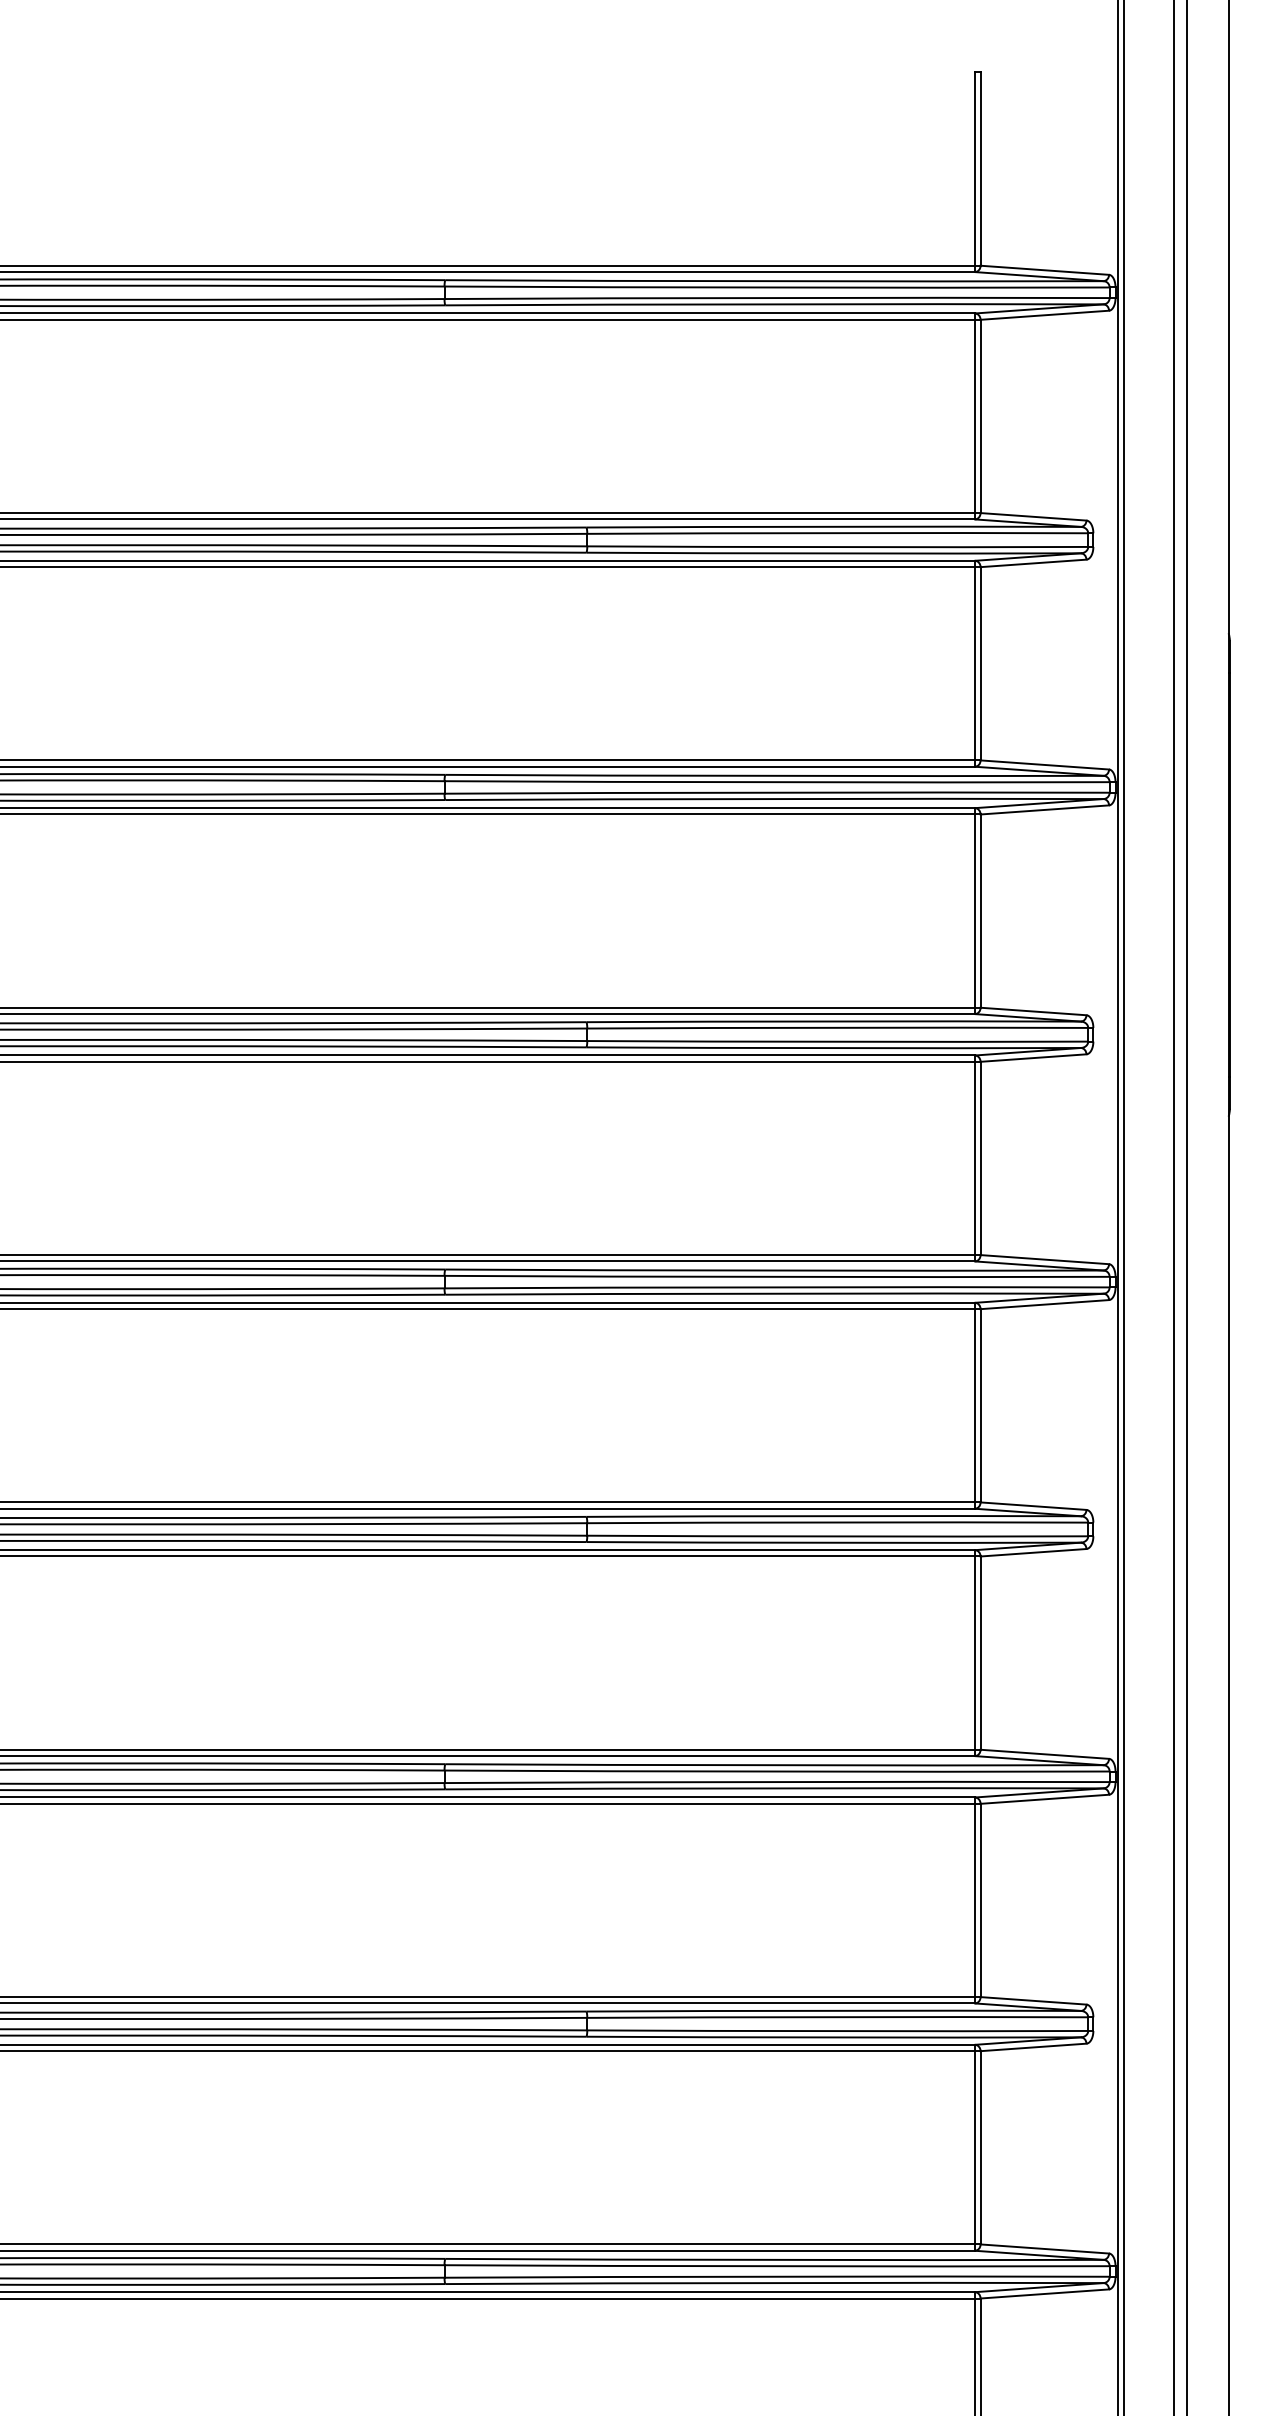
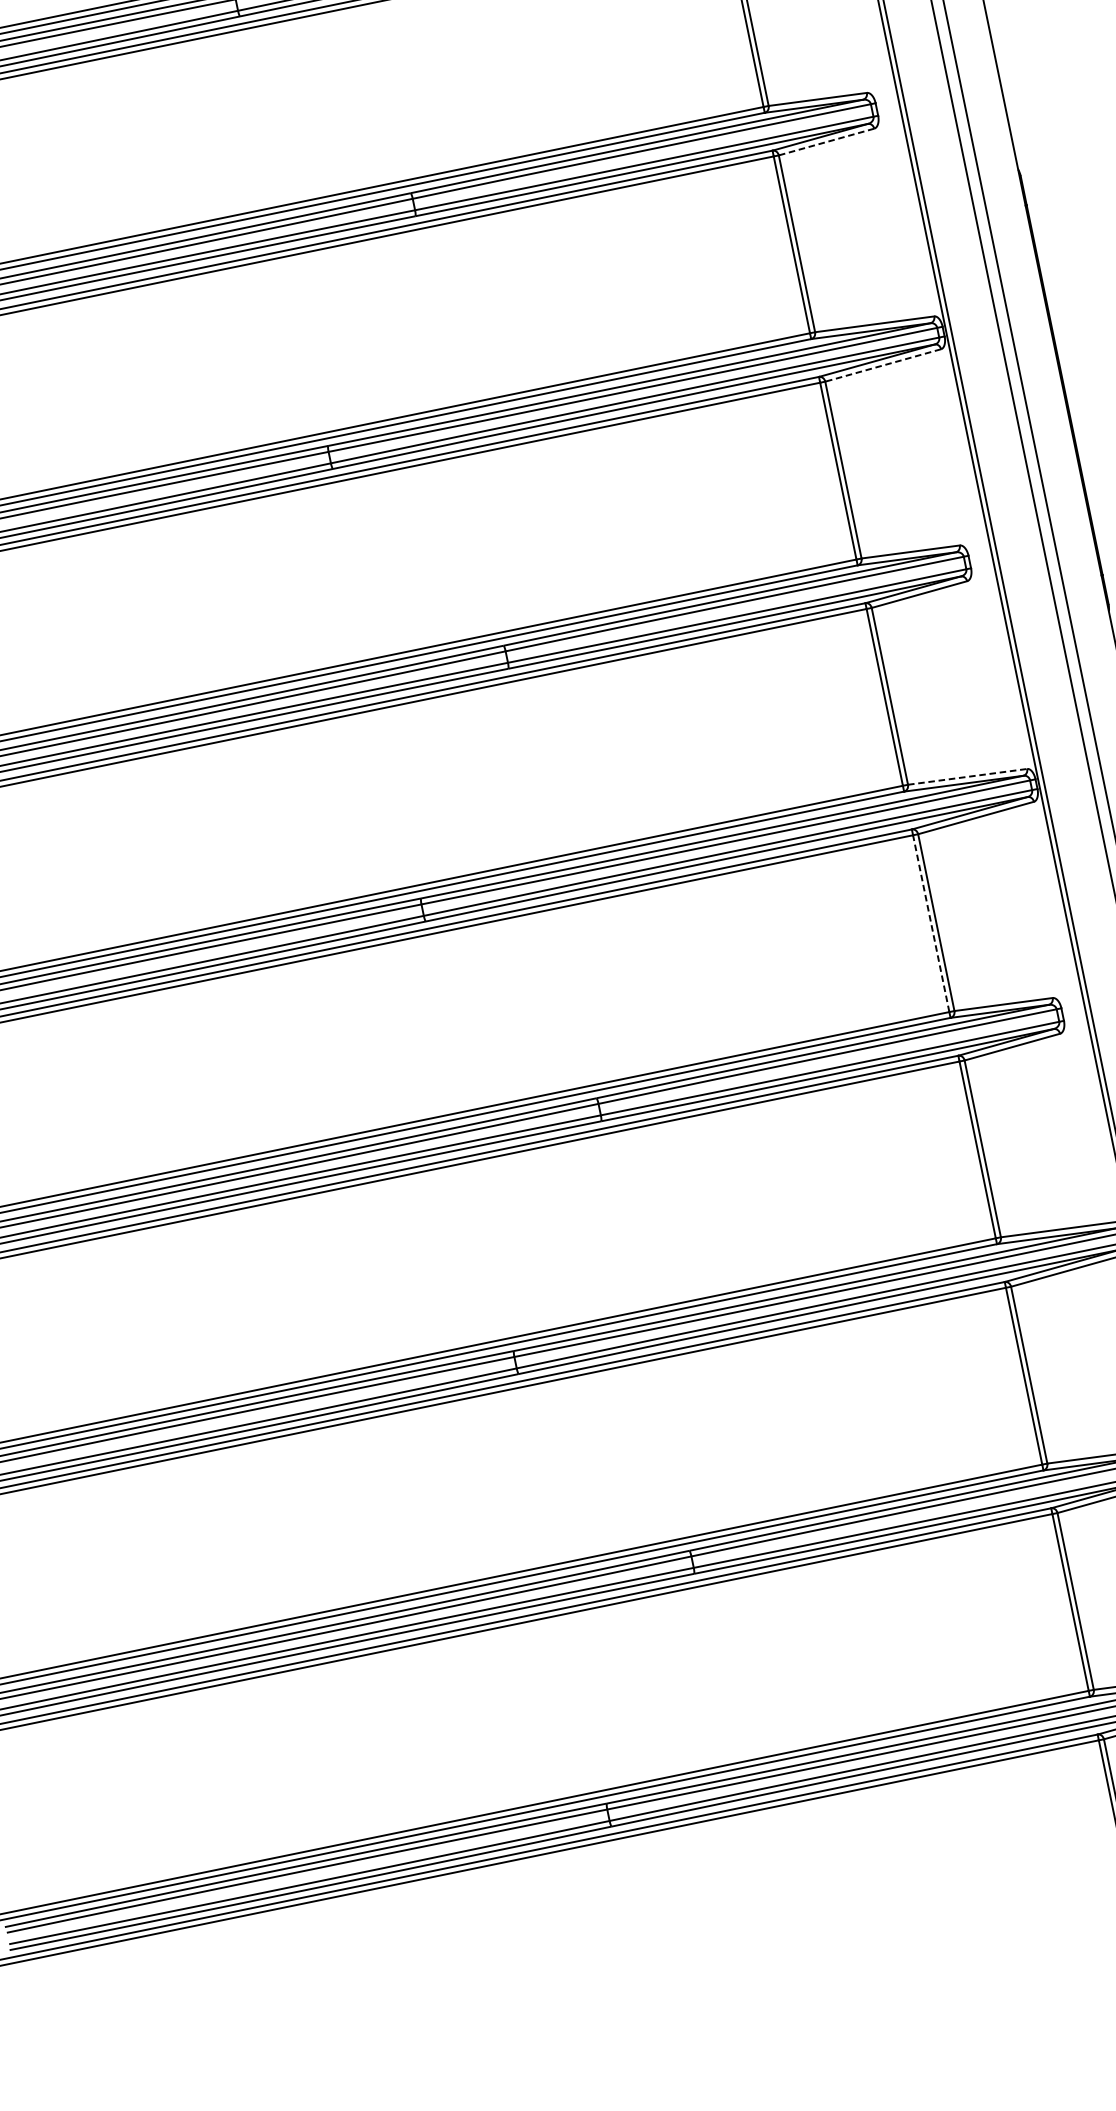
line: (1033, 563) -> (826, 142), solid -> dashed
line: (1044, 809) -> (882, 365), solid -> dashed
line: (1045, 1259) -> (968, 776), solid -> dashed
line: (975, 1405) -> (931, 923), solid -> dashed

